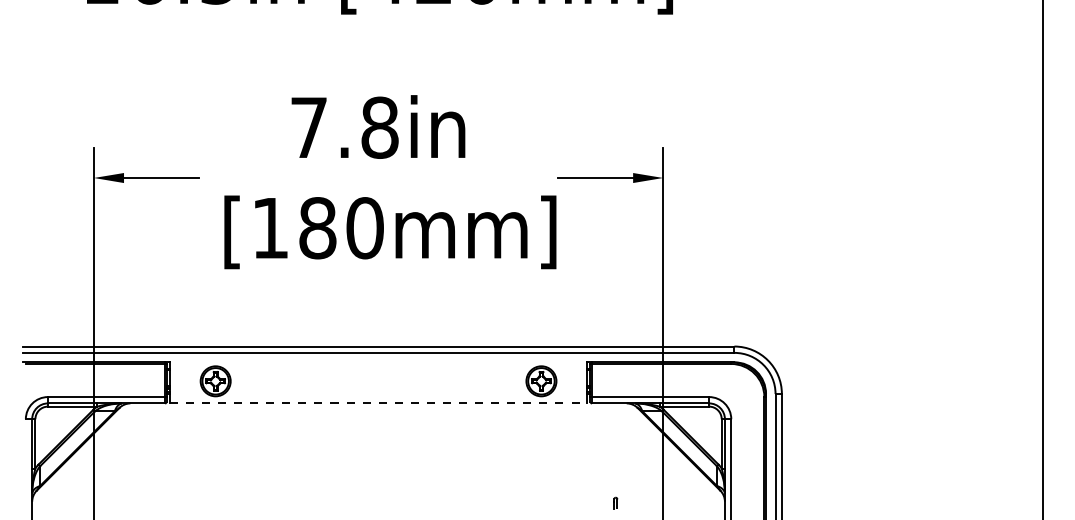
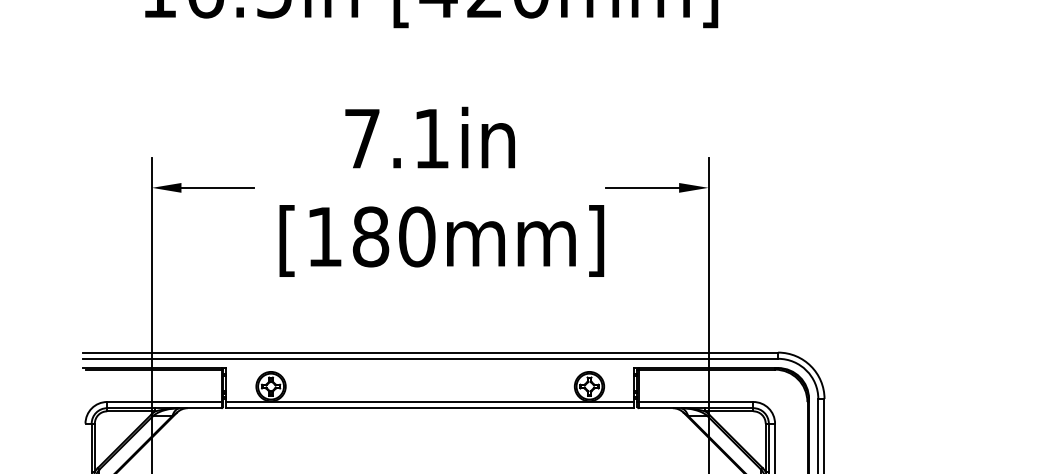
text: (379, 127) -> (431, 138), 7.8in -> 7.1in
line: (378, 397) -> (430, 402), added
line: (378, 403) -> (430, 408), dashed -> solid

